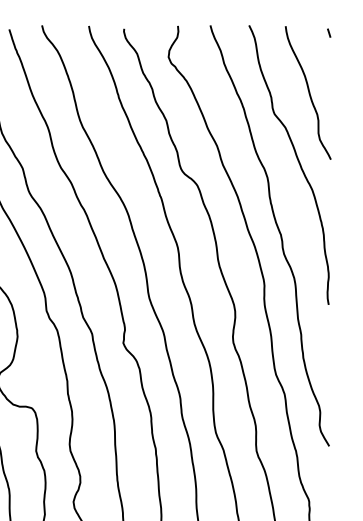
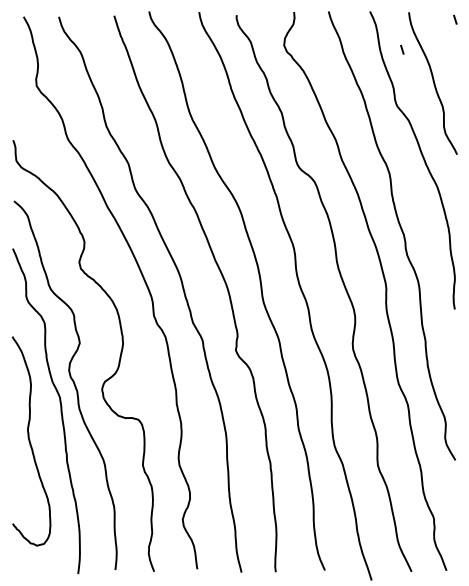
line: (279, 61) -> (402, 49), added

